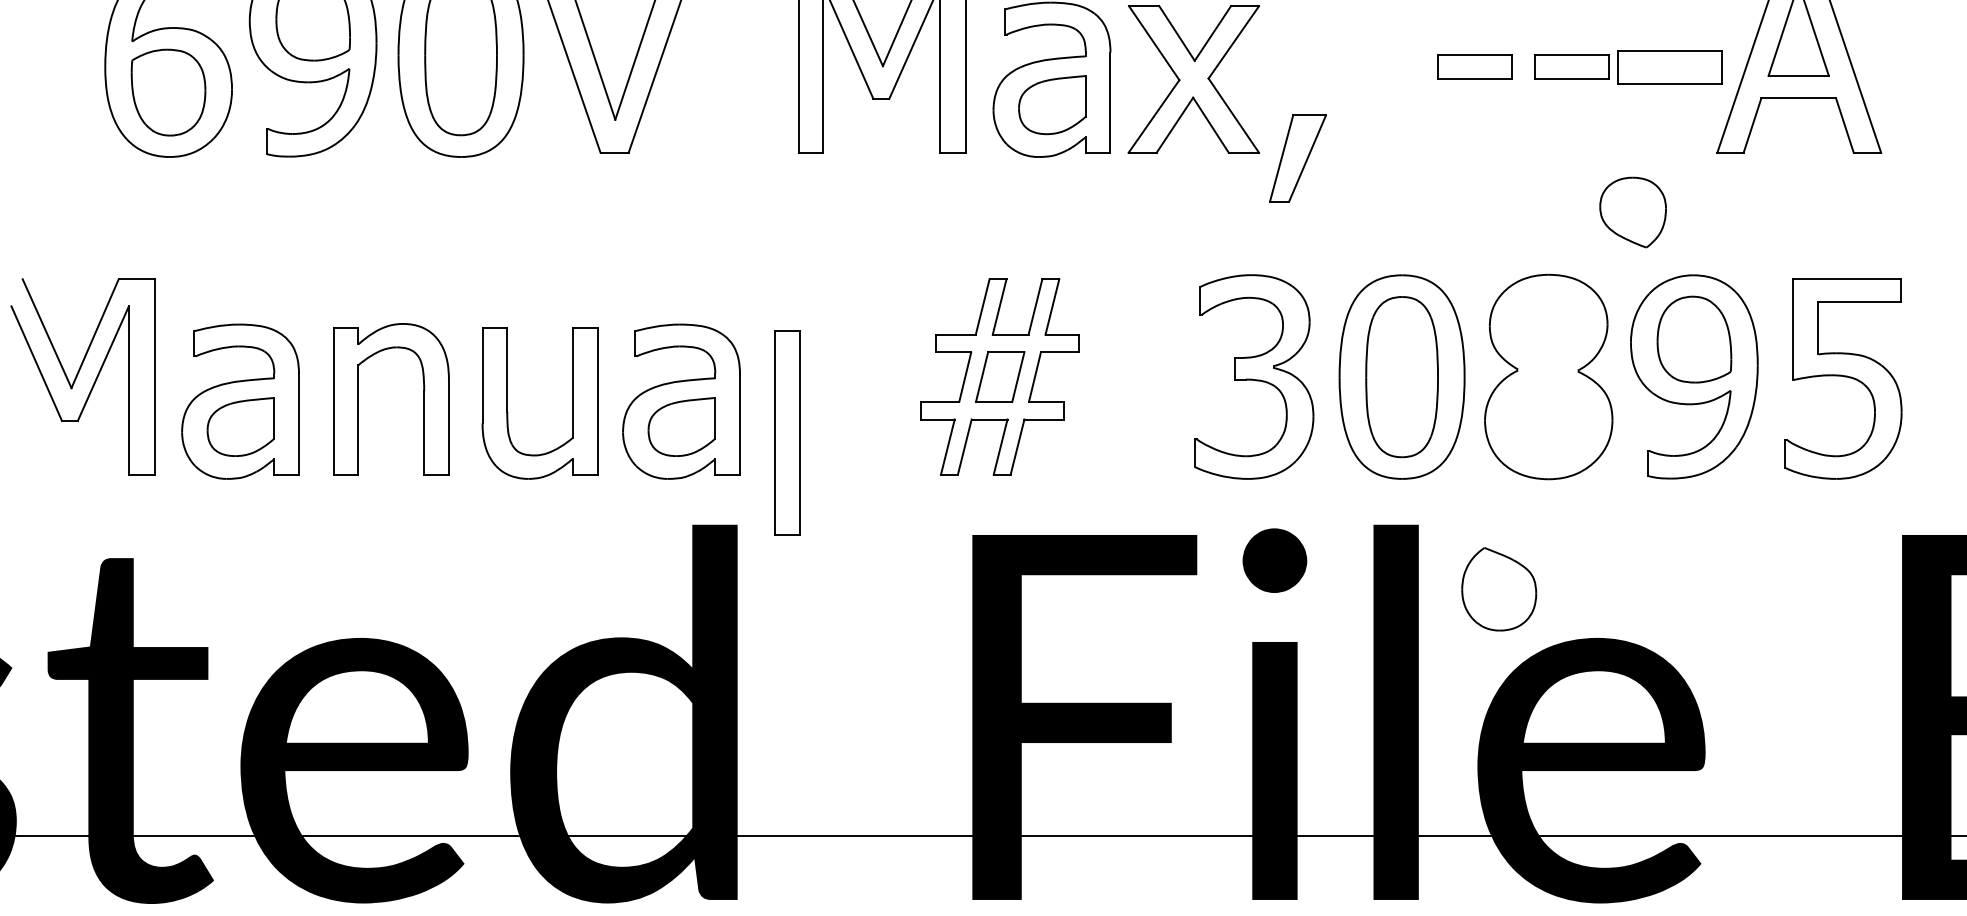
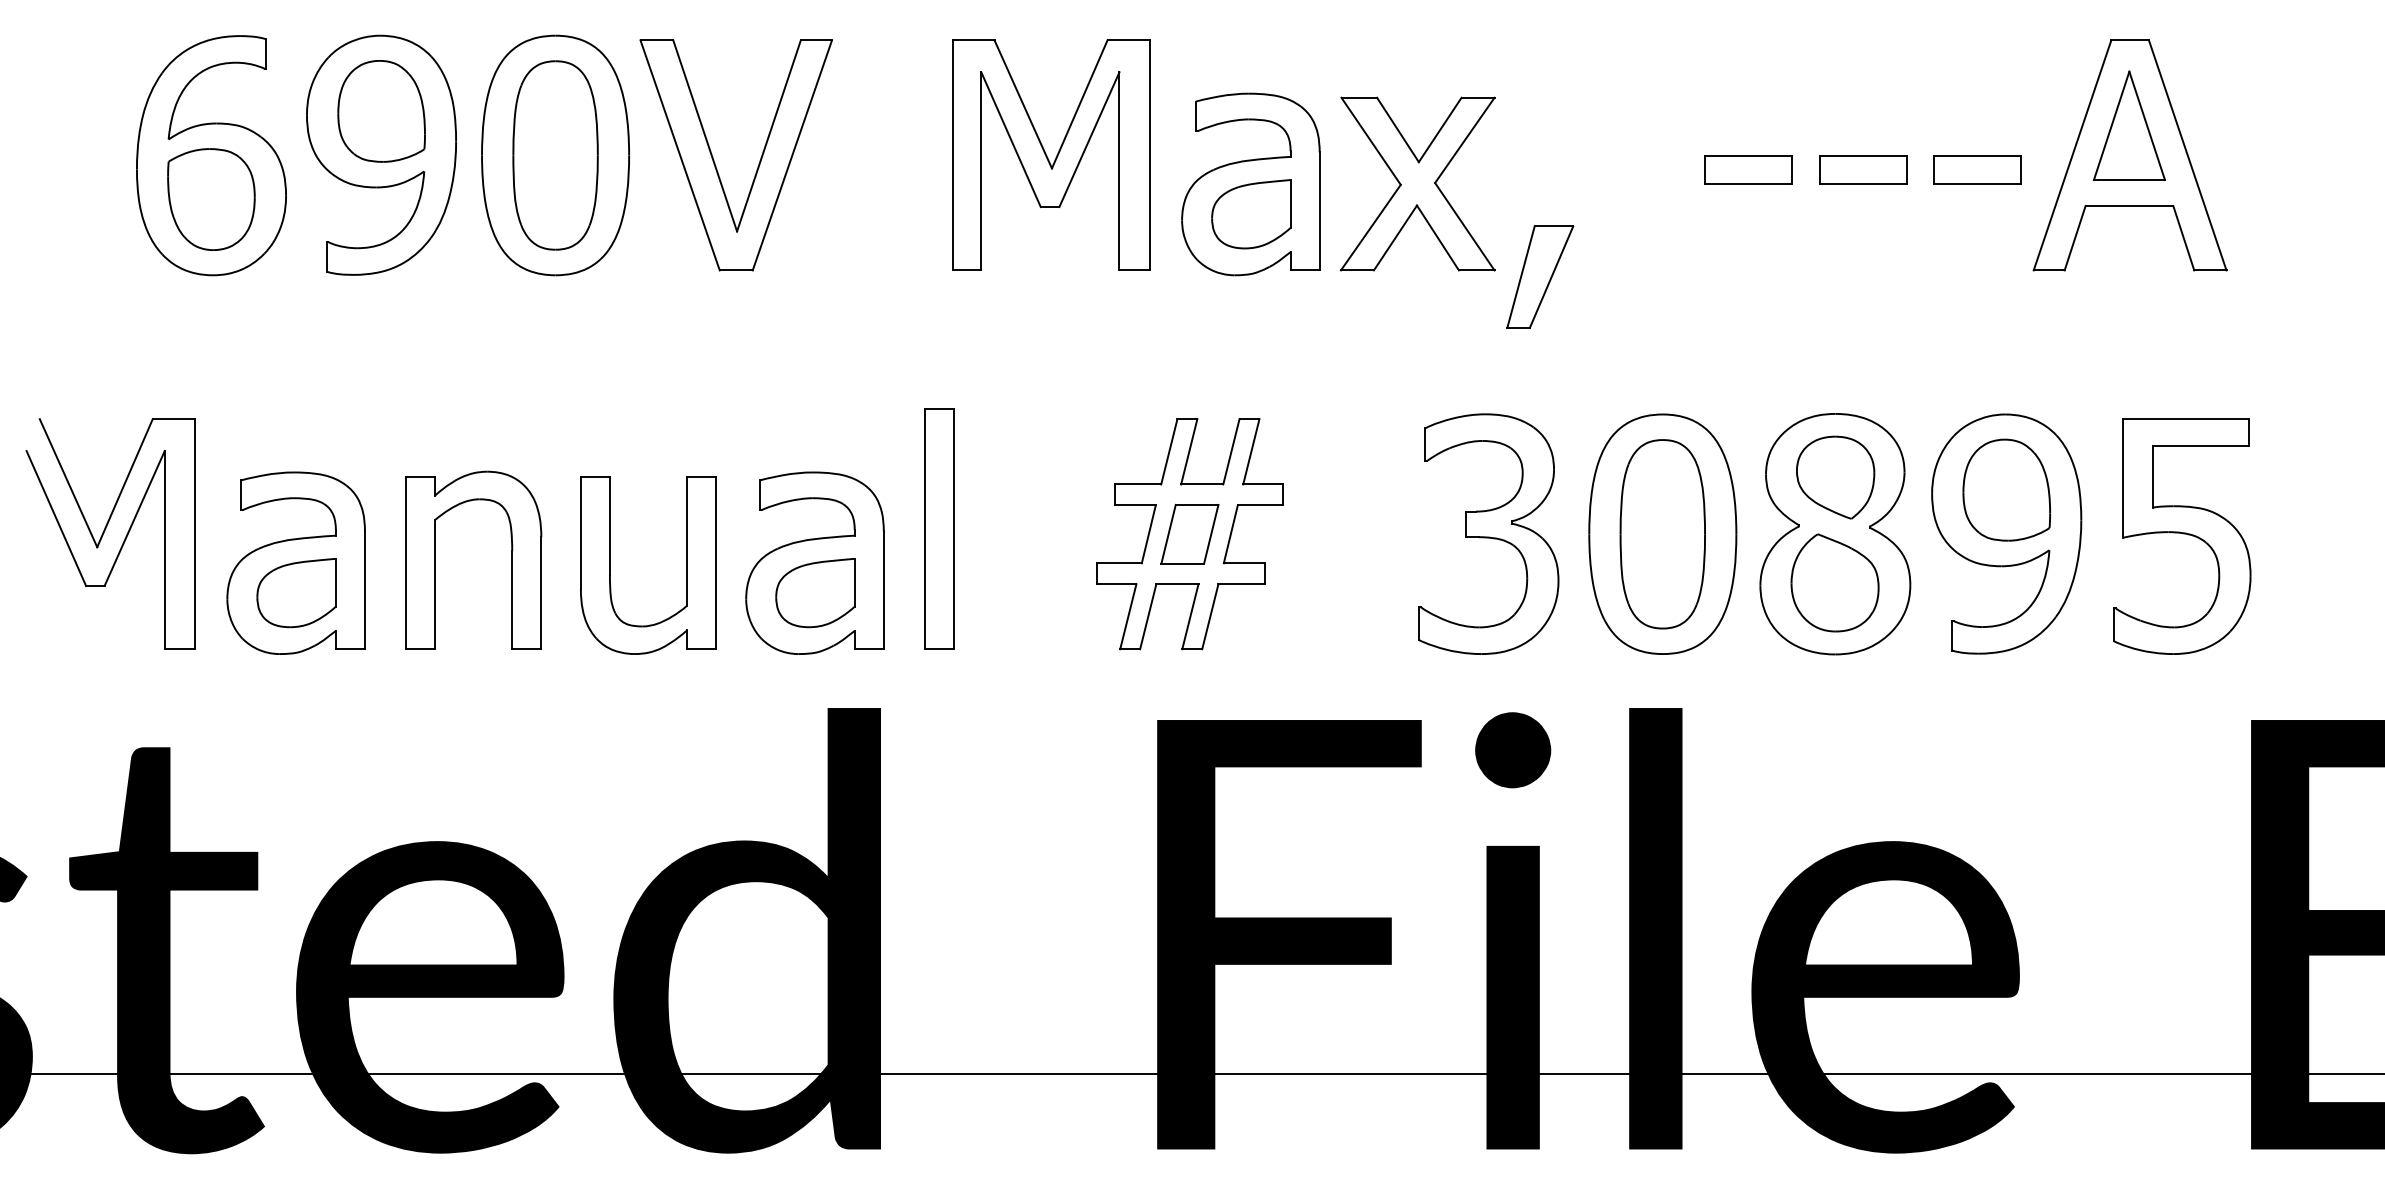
part: (1669, 67) -> (1977, 169), size x0.71
part: (1633, 212) -> (1835, 477), moved
part: (787, 432) -> (939, 528), moved
part: (1498, 588) -> (1834, 582), moved

